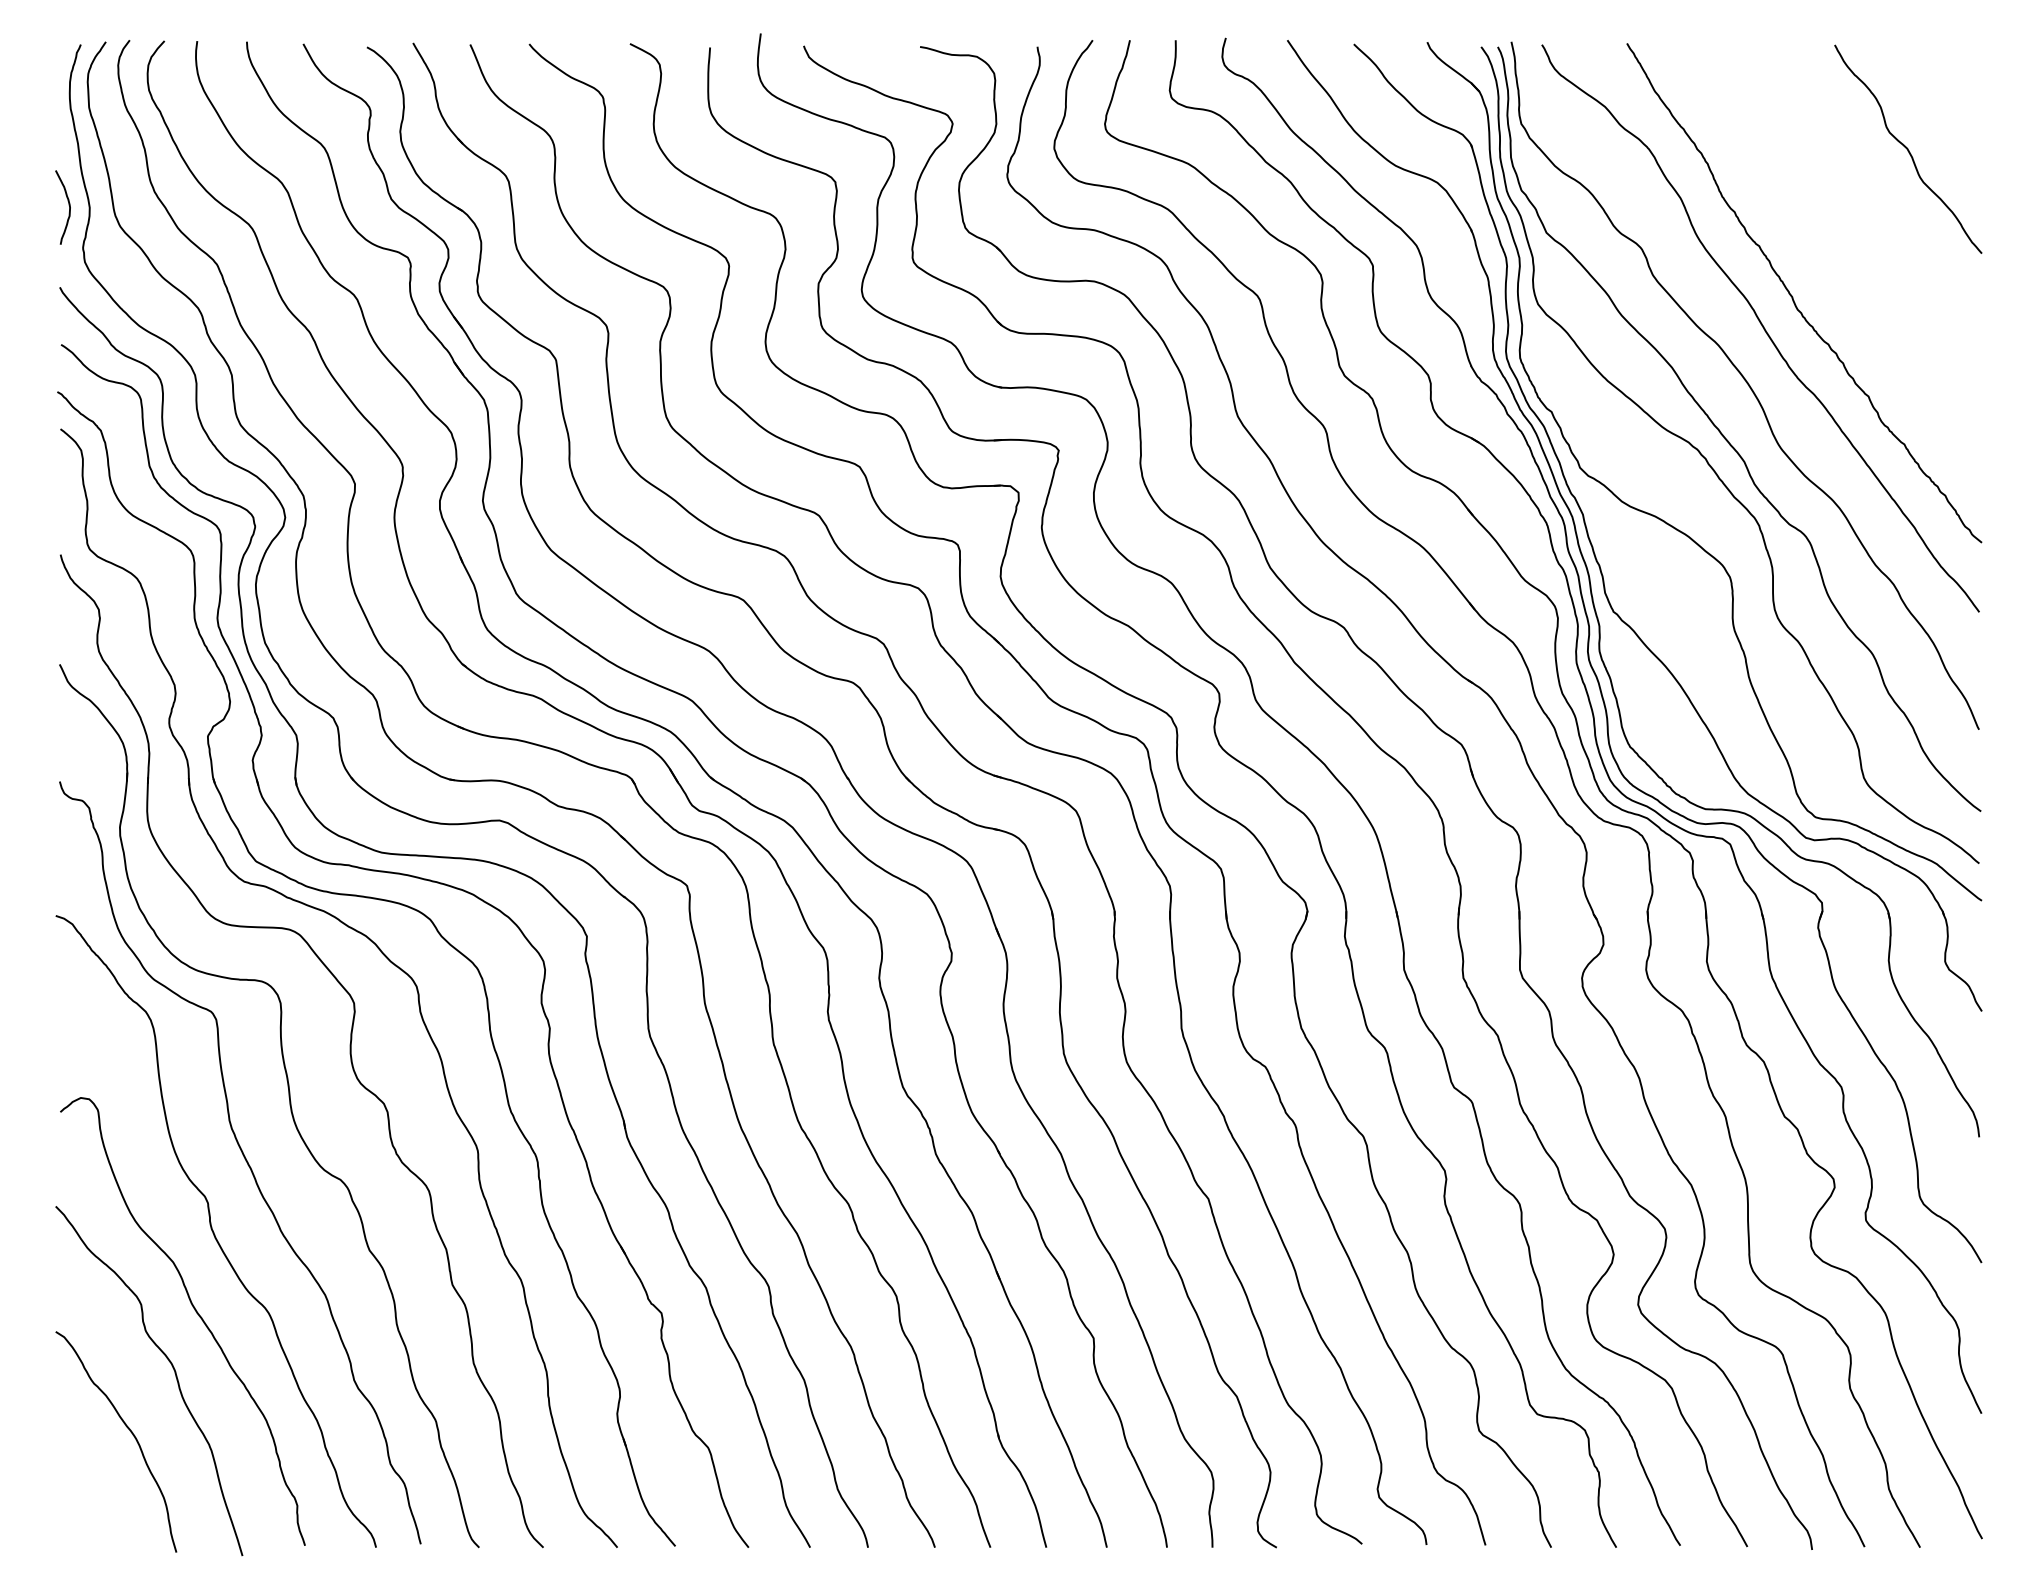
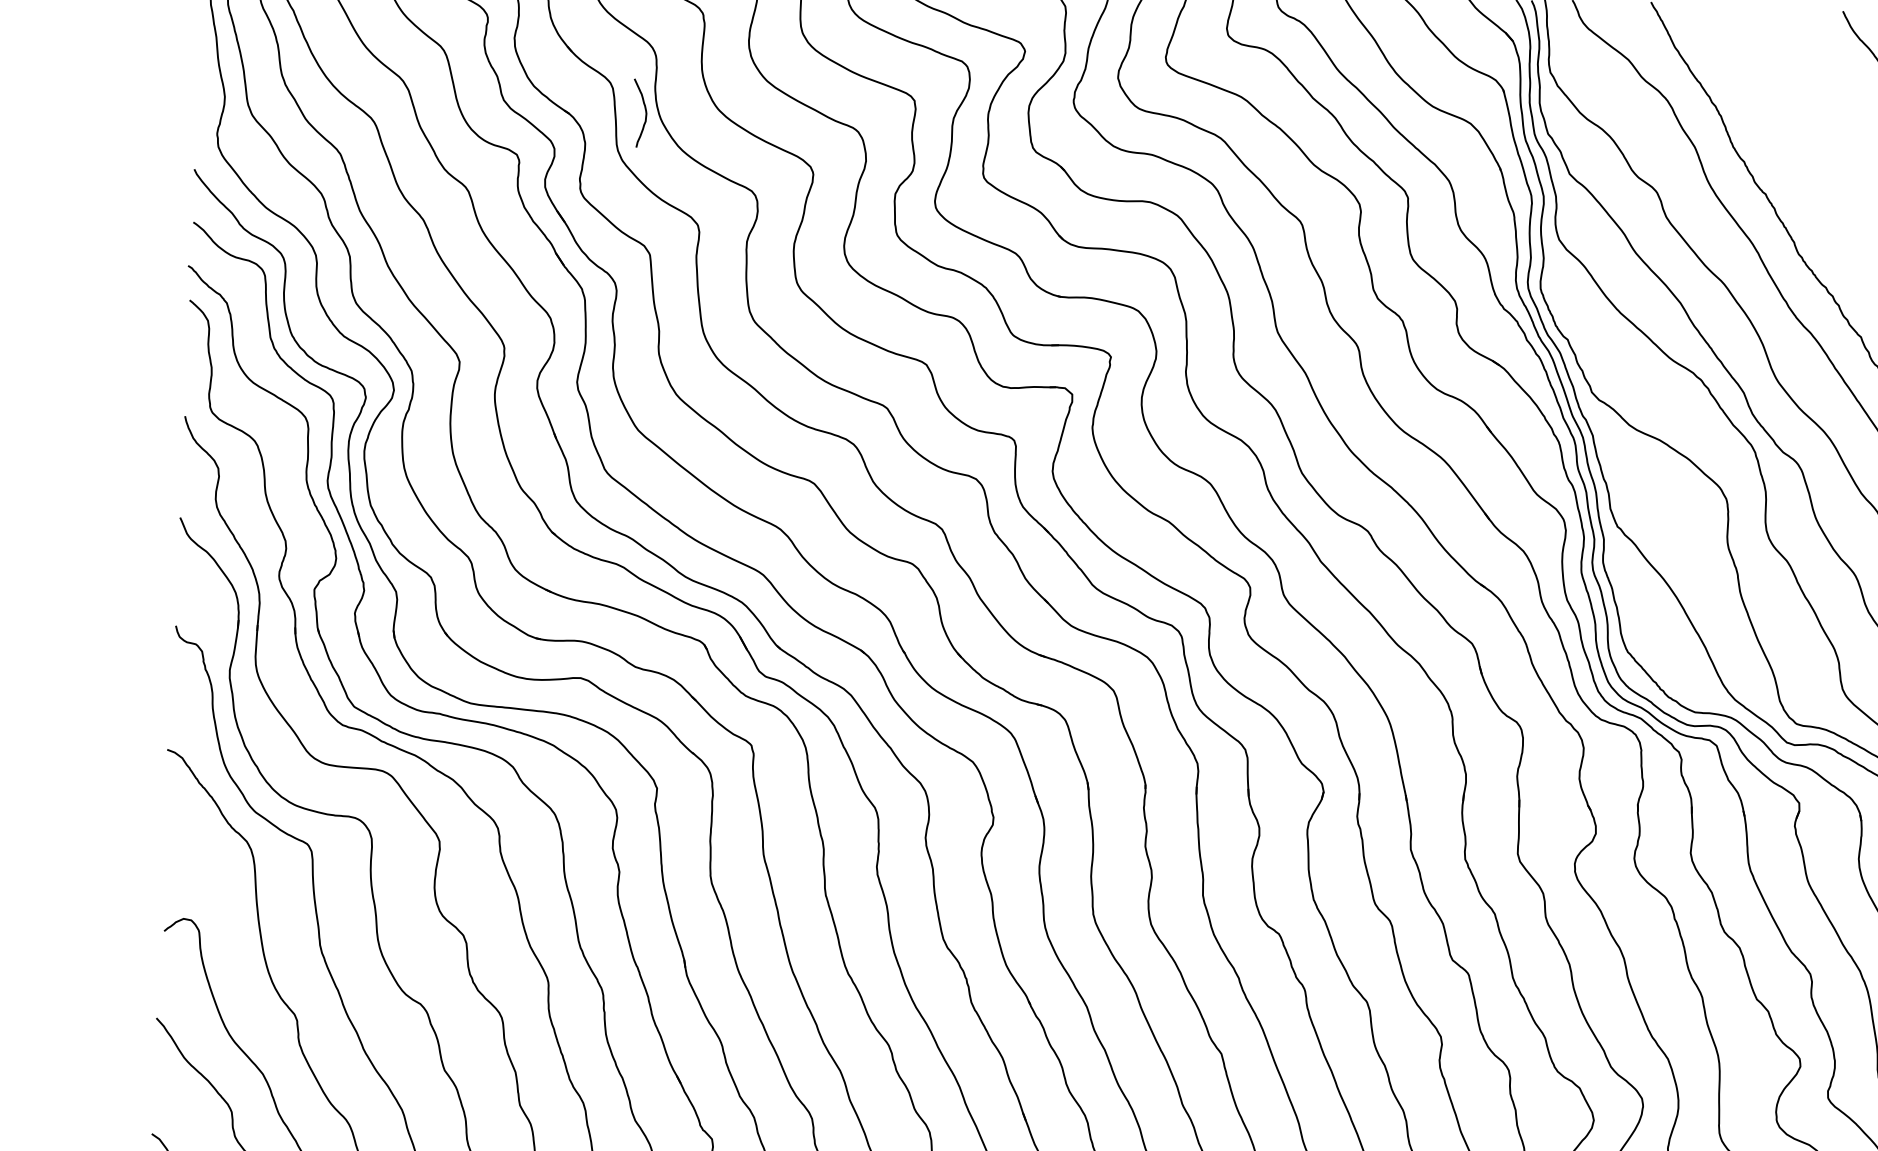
curve: (68, 205) -> (645, 111), moved

